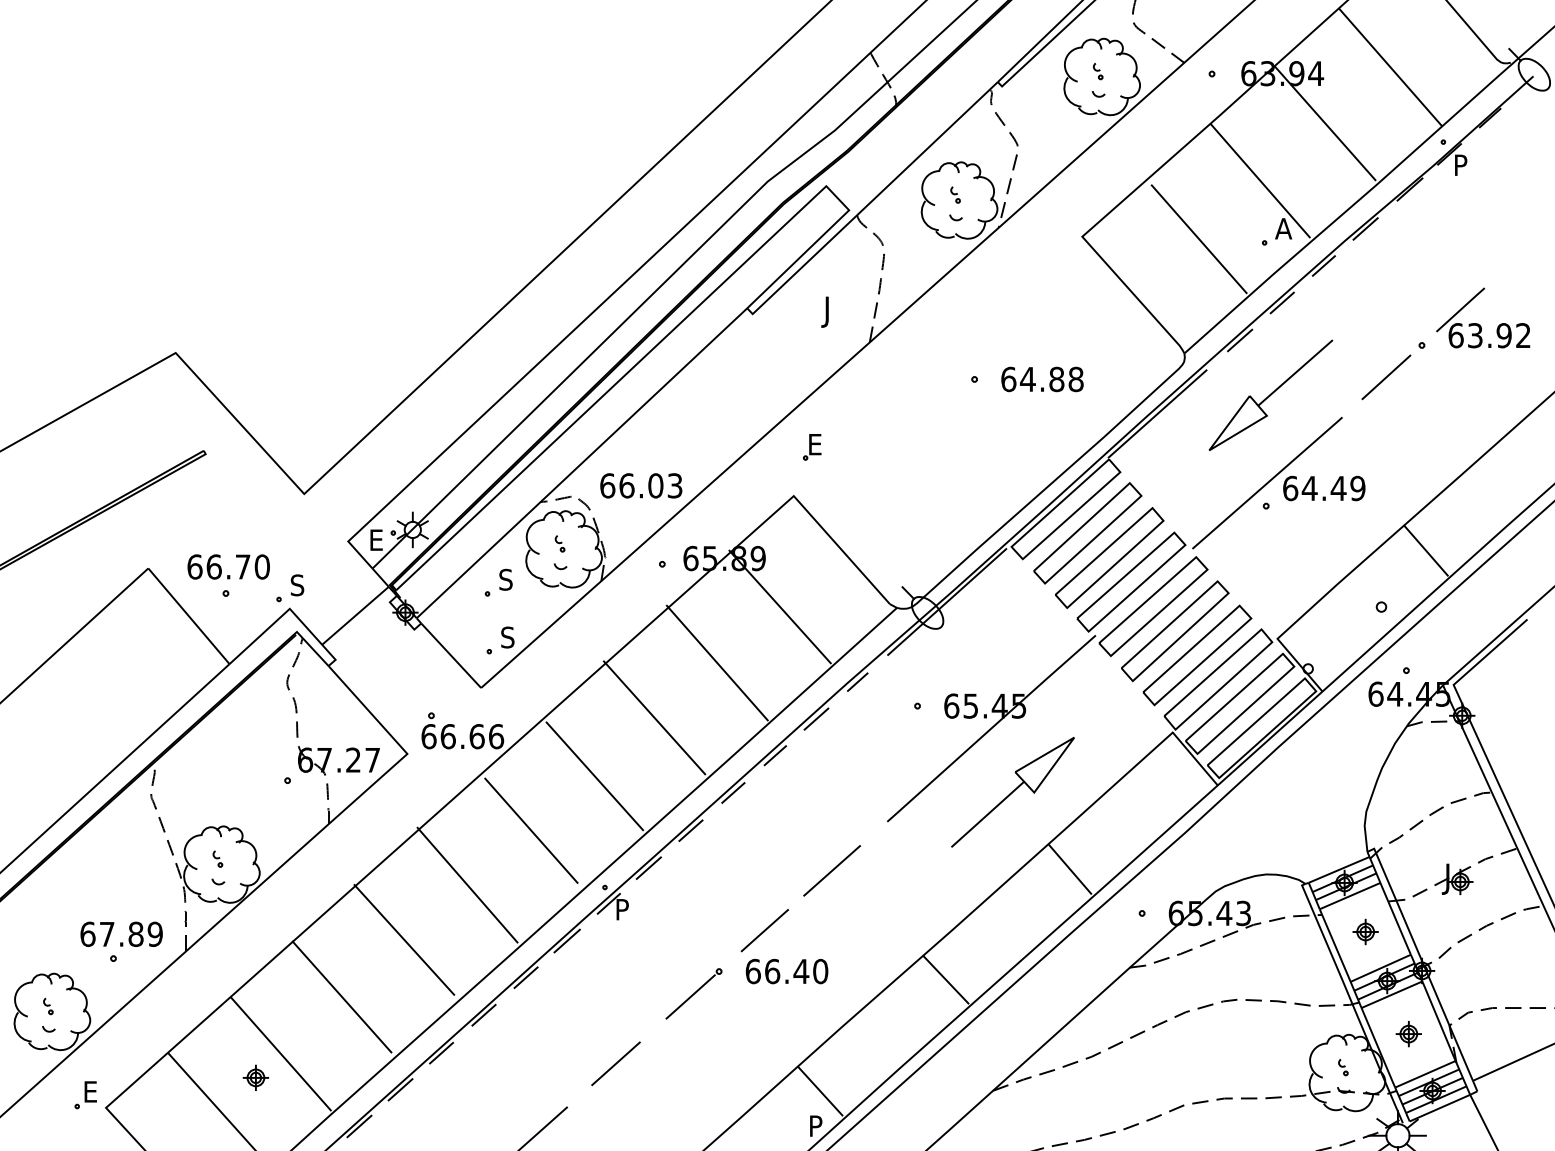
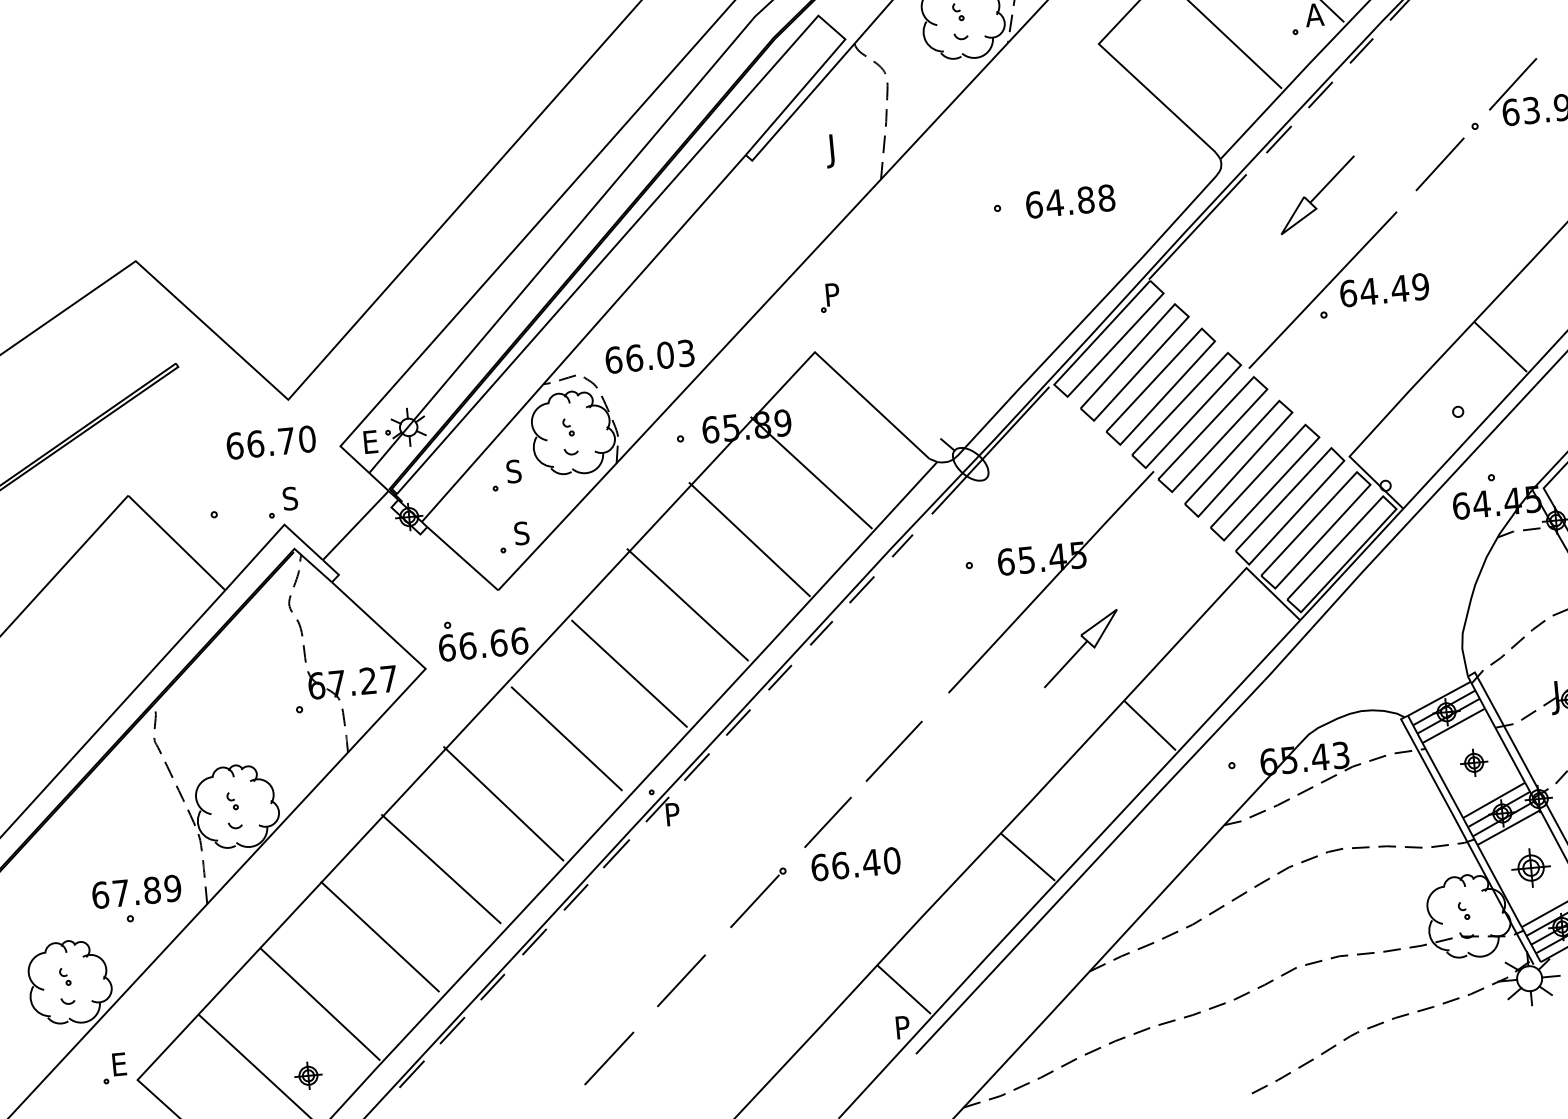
part: (1270, 394) -> (1317, 194), size x0.6
text: (816, 444) -> (834, 294), E -> P
text: (228, 566) -> (270, 442), moved
part: (1012, 792) -> (1080, 648), size x0.6
part: (1408, 1034) -> (1530, 868), size x1.4
part: (255, 1077) -> (307, 1075), moved

